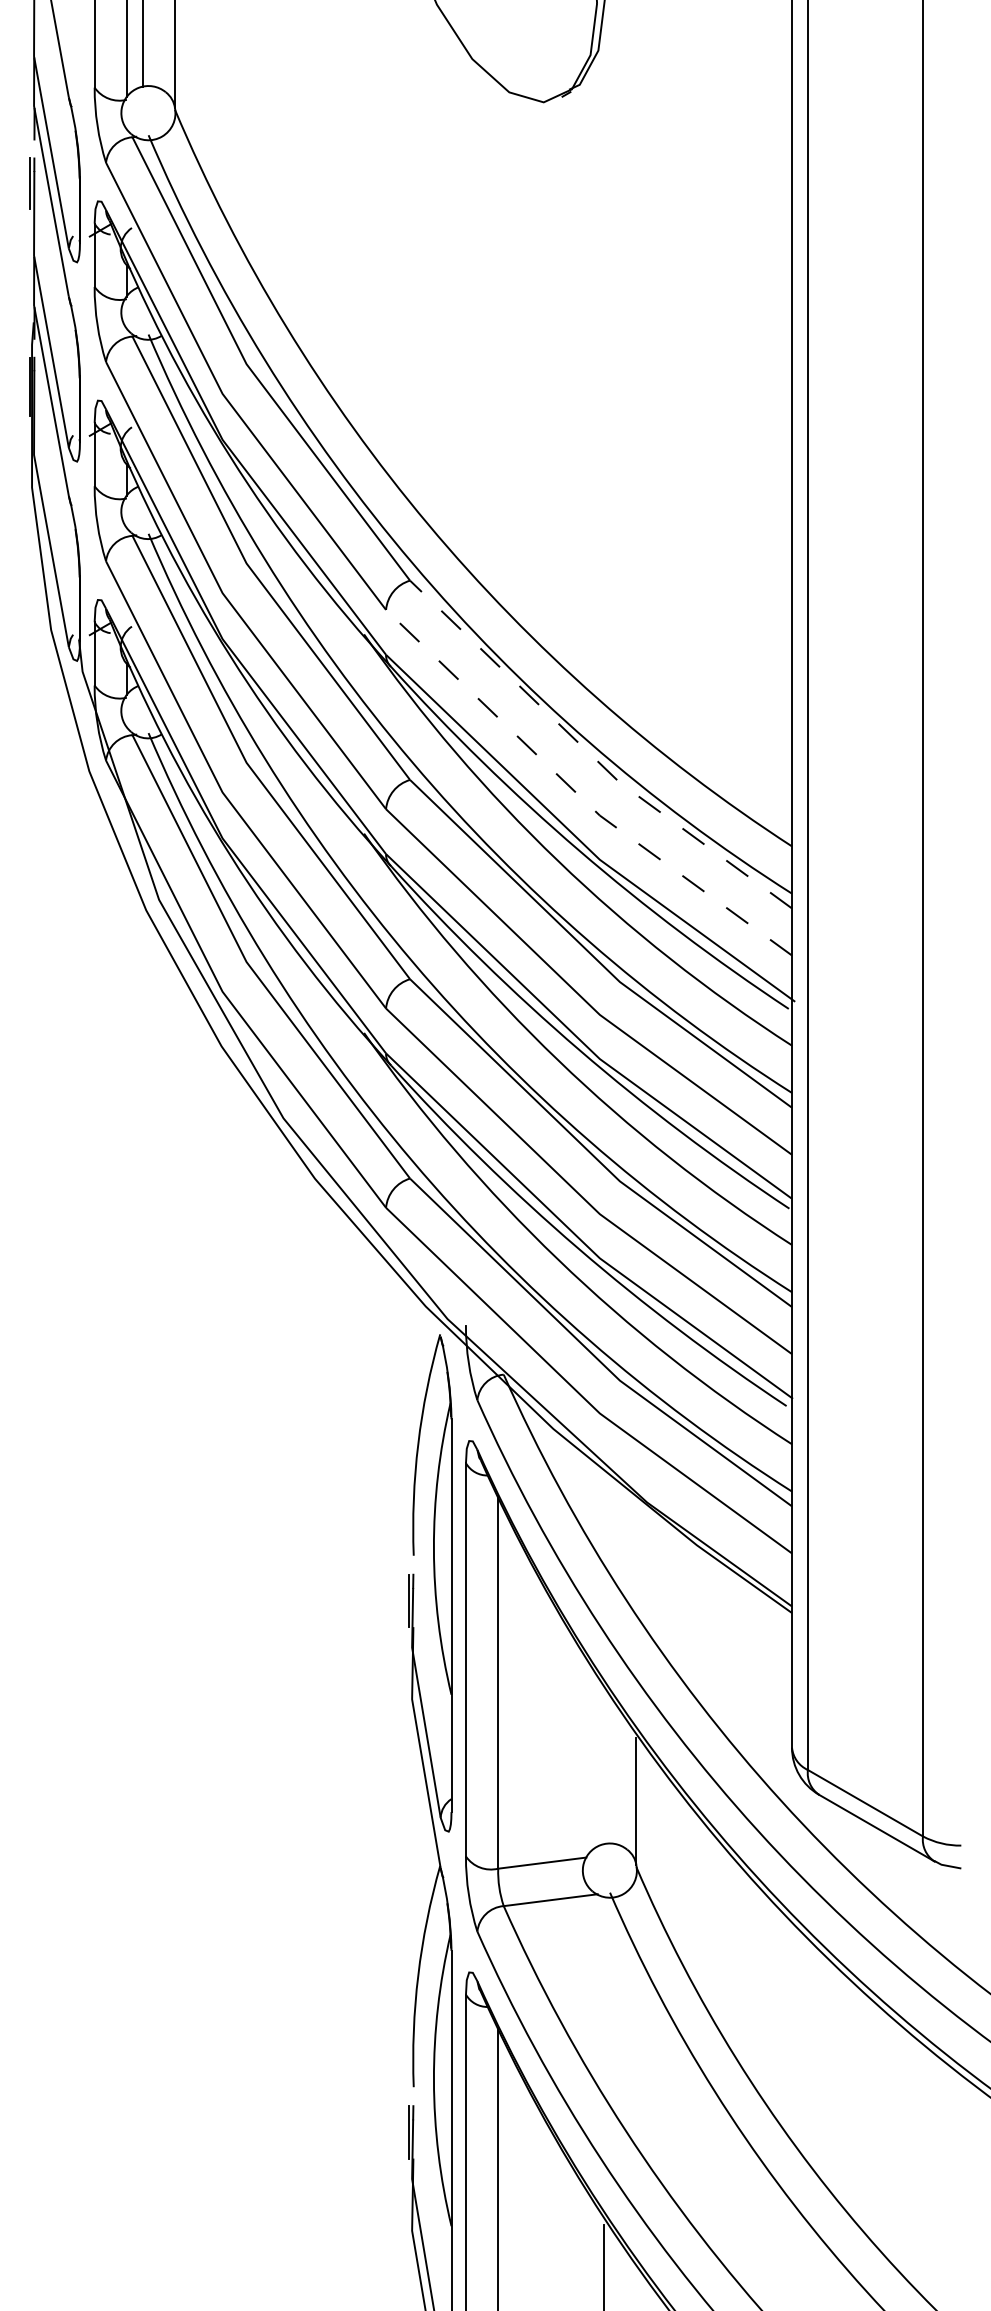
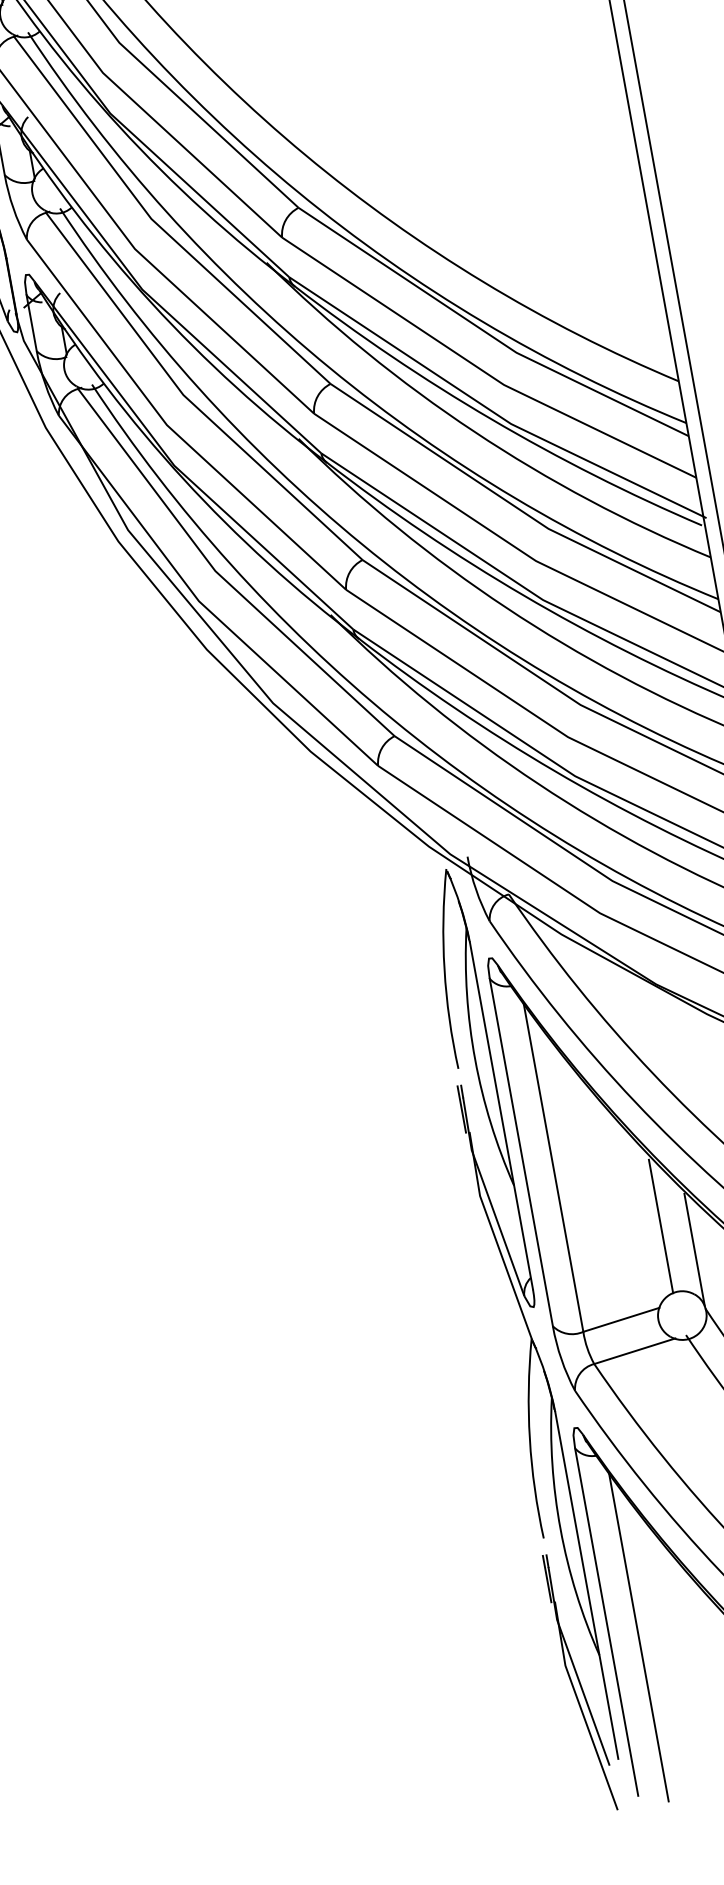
line: (591, 755) -> (487, 333), dashed -> solid
line: (578, 795) -> (481, 370), dashed -> solid
line: (604, 1768) -> (661, 1226), added

